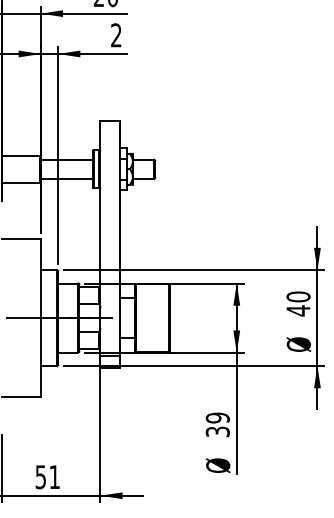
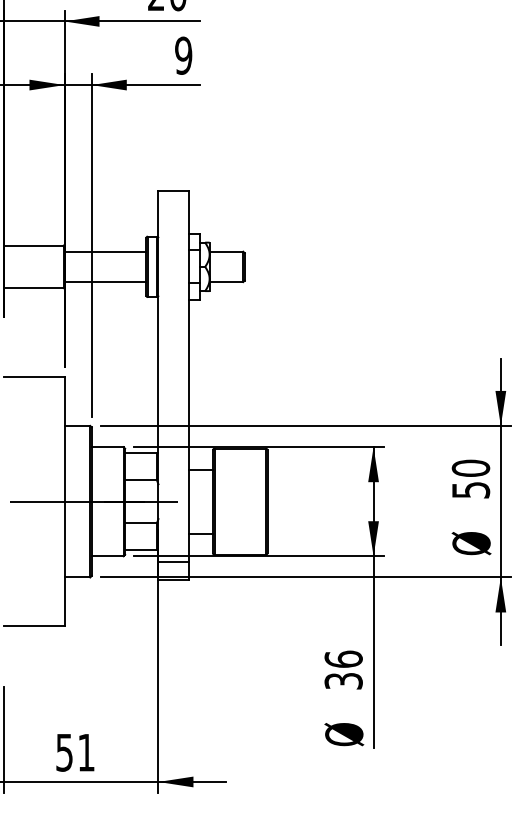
text: (116, 35) -> (183, 55), 2 -> 9
text: (298, 310) -> (470, 489), 40 -> 50
text: (217, 417) -> (343, 658), 39 -> 36

